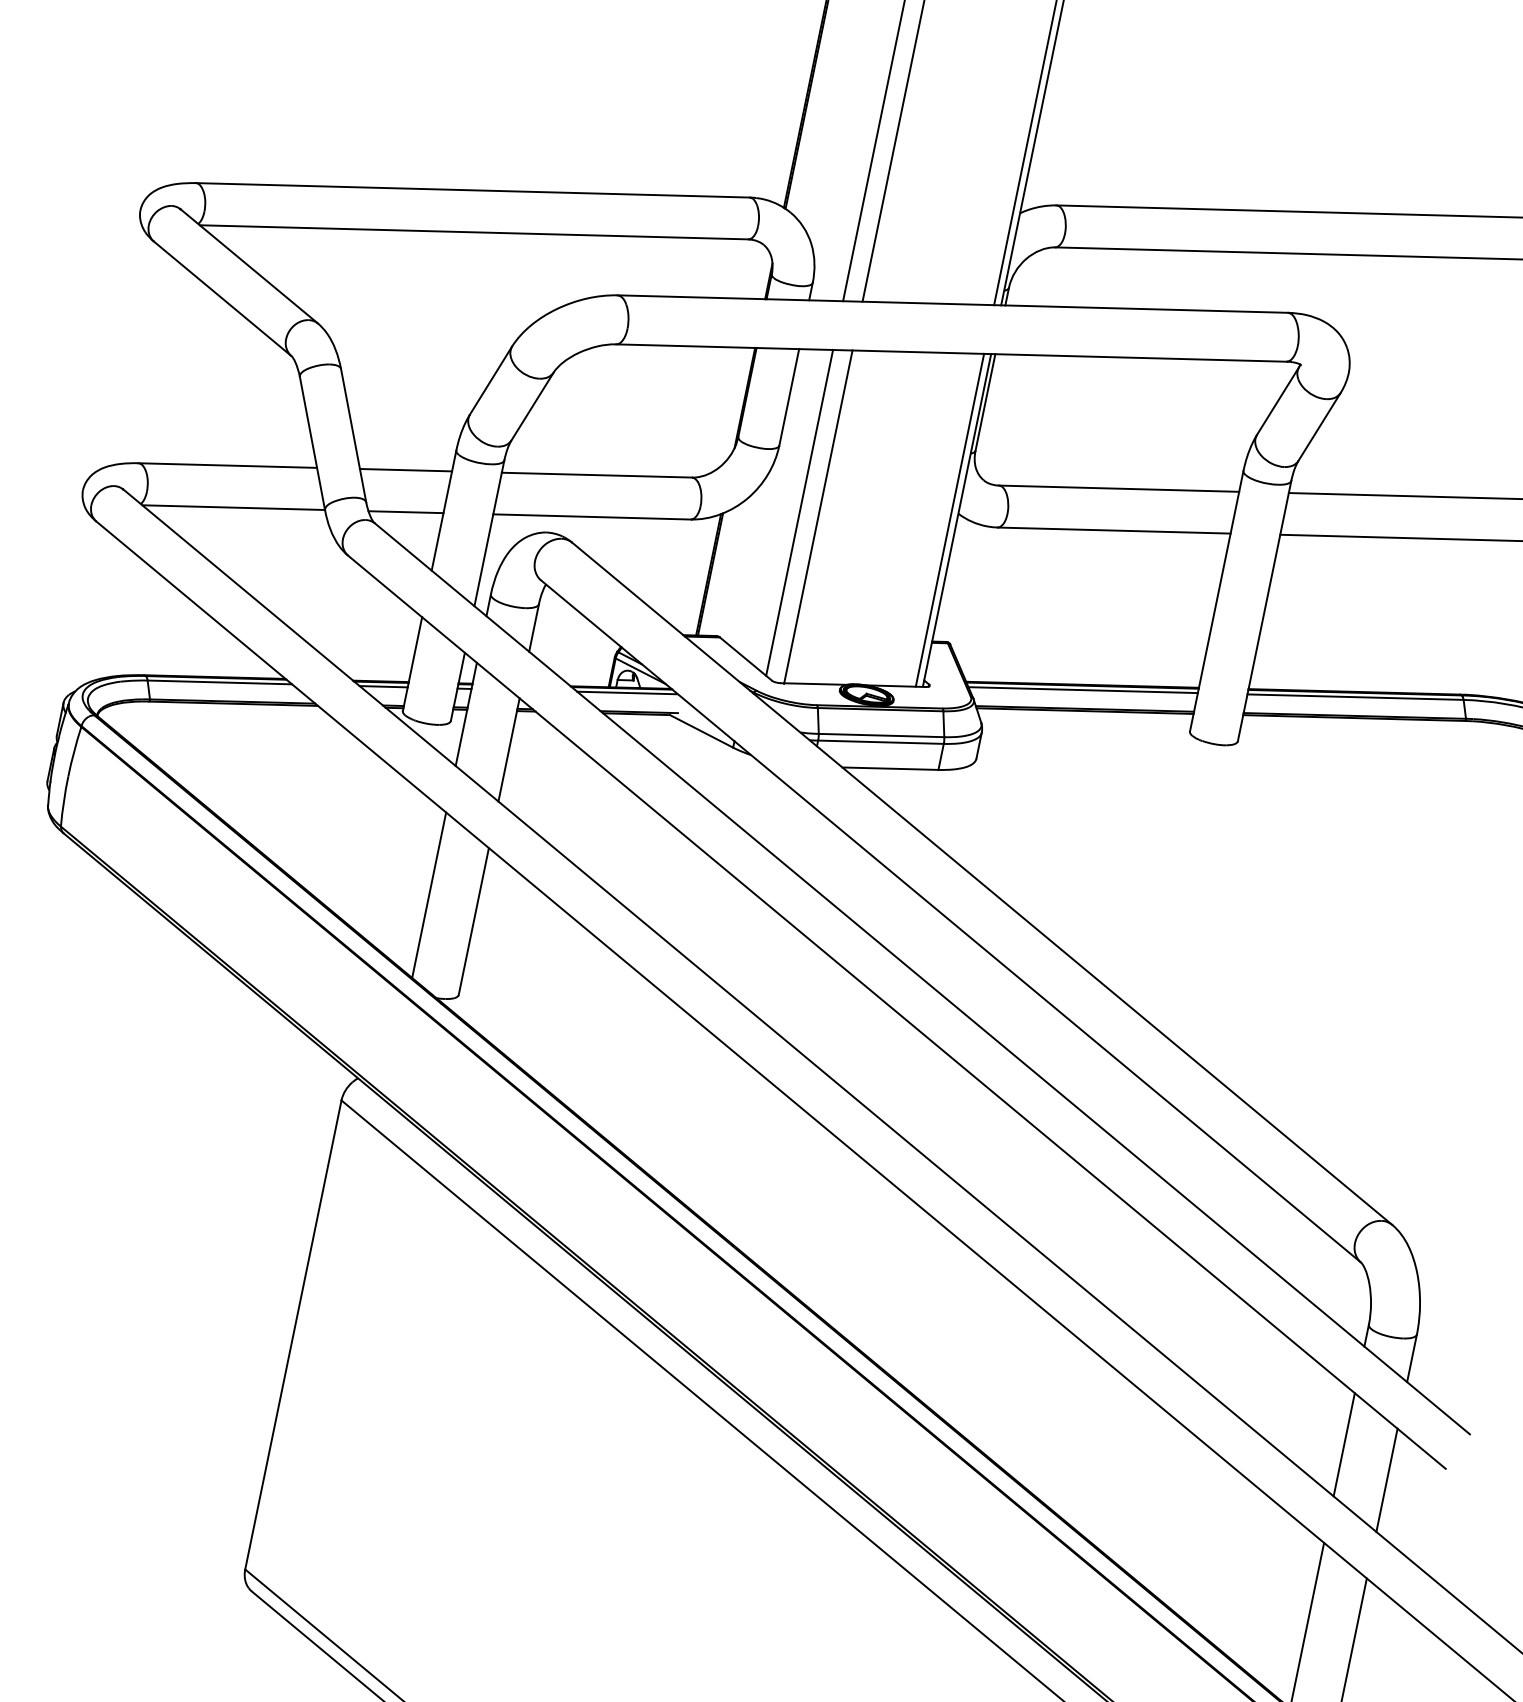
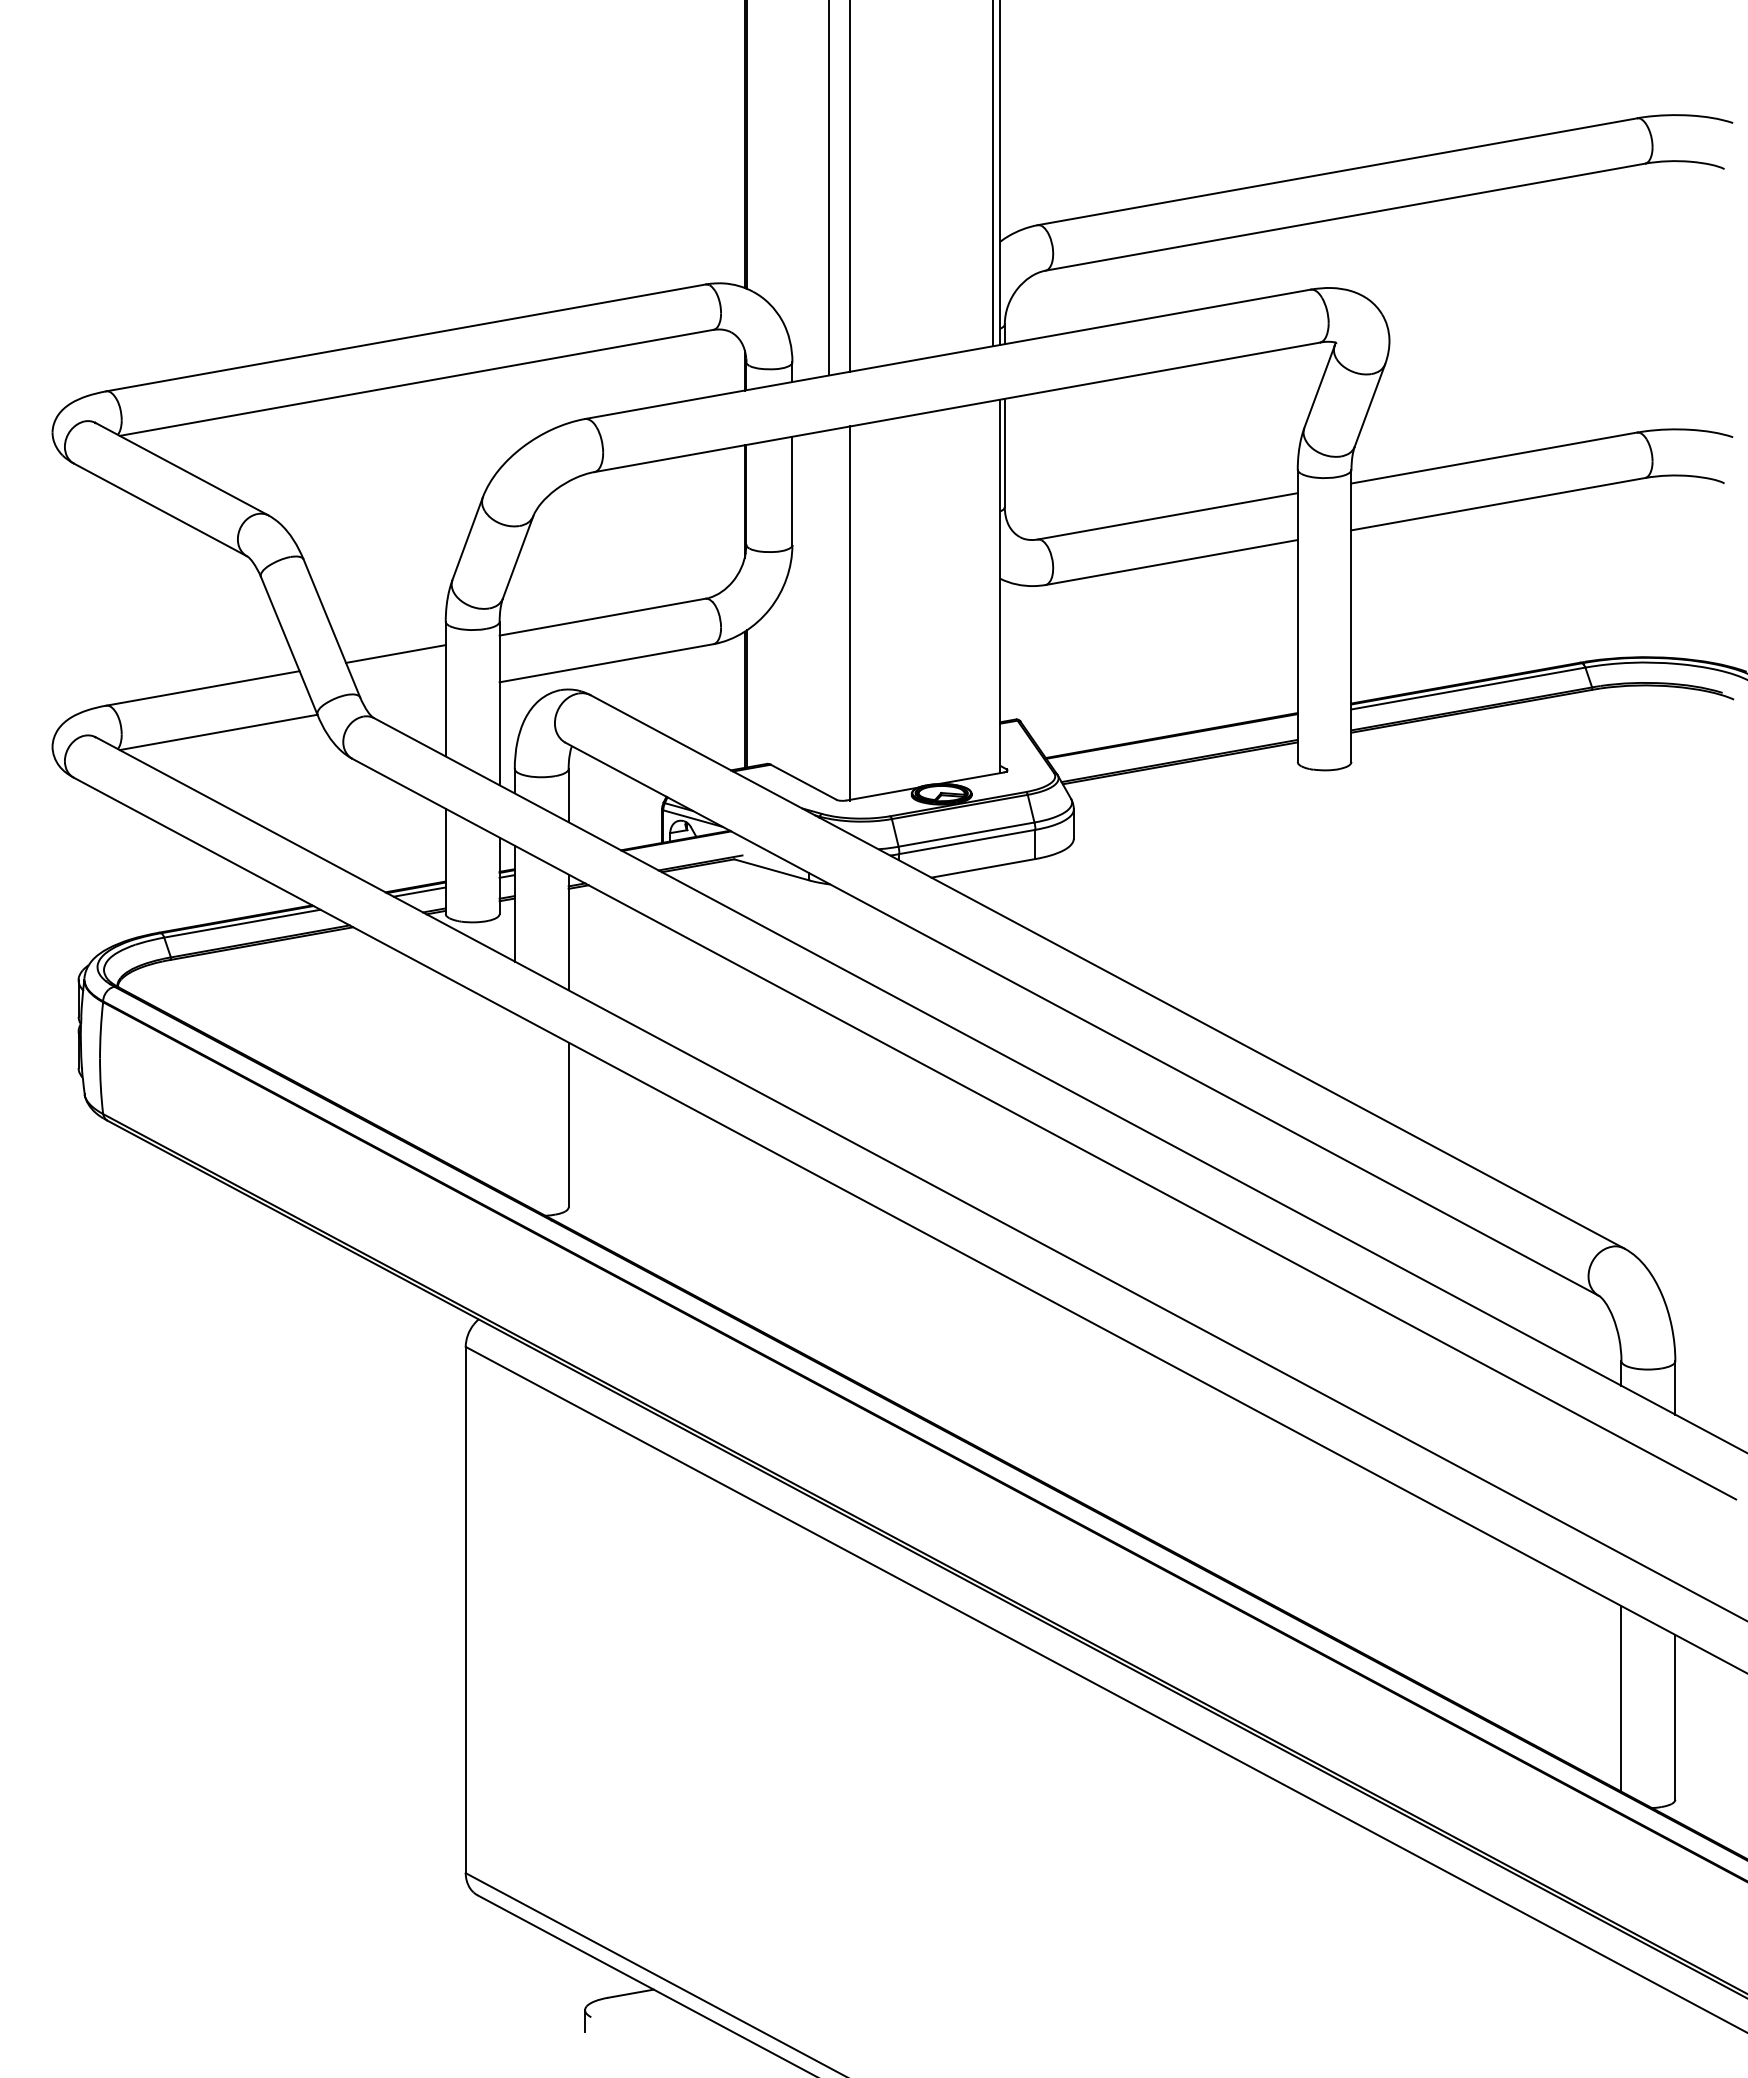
line: (405, 511) -> (404, 698), removed
line: (800, 512) -> (829, 612), removed
line: (949, 520) -> (992, 587), removed
line: (1083, 689) -> (1173, 740), removed
line: (626, 692) -> (682, 844), removed
line: (428, 895) -> (514, 1106), removed
line: (1344, 1444) -> (1621, 1495), removed
line: (1387, 1480) -> (1675, 1524), removed

